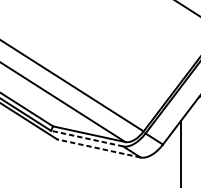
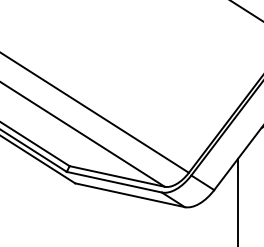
line: (87, 138) -> (114, 182), dashed -> solid
line: (98, 148) -> (129, 195), dashed -> solid

